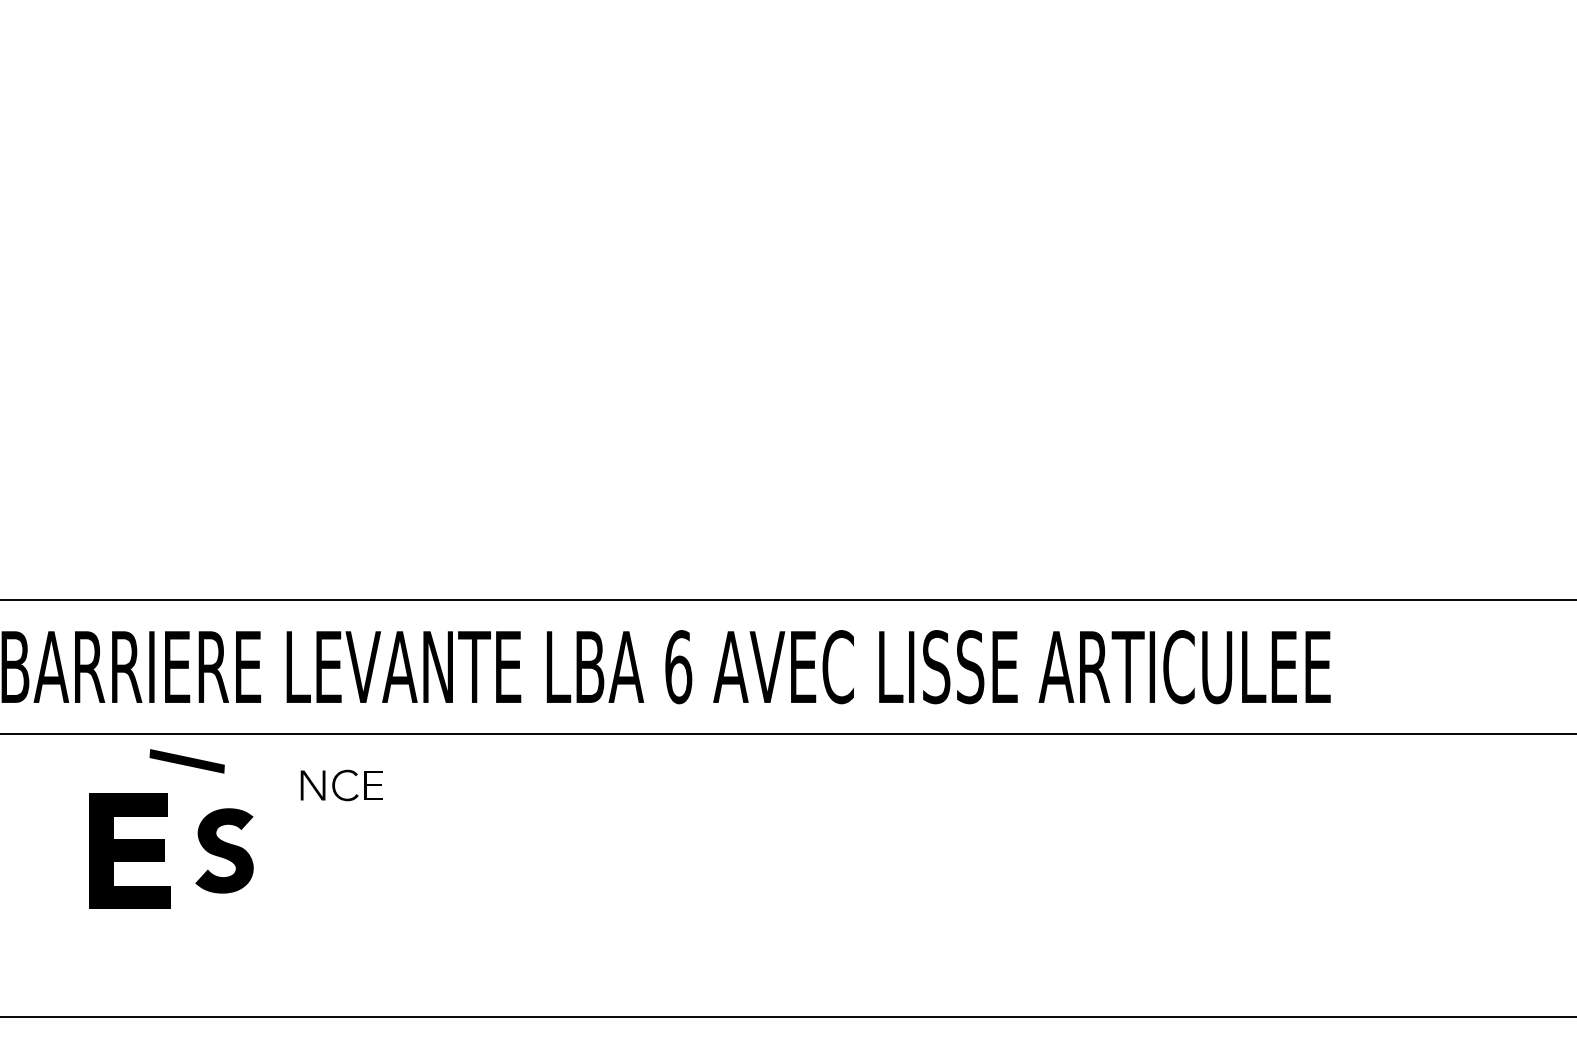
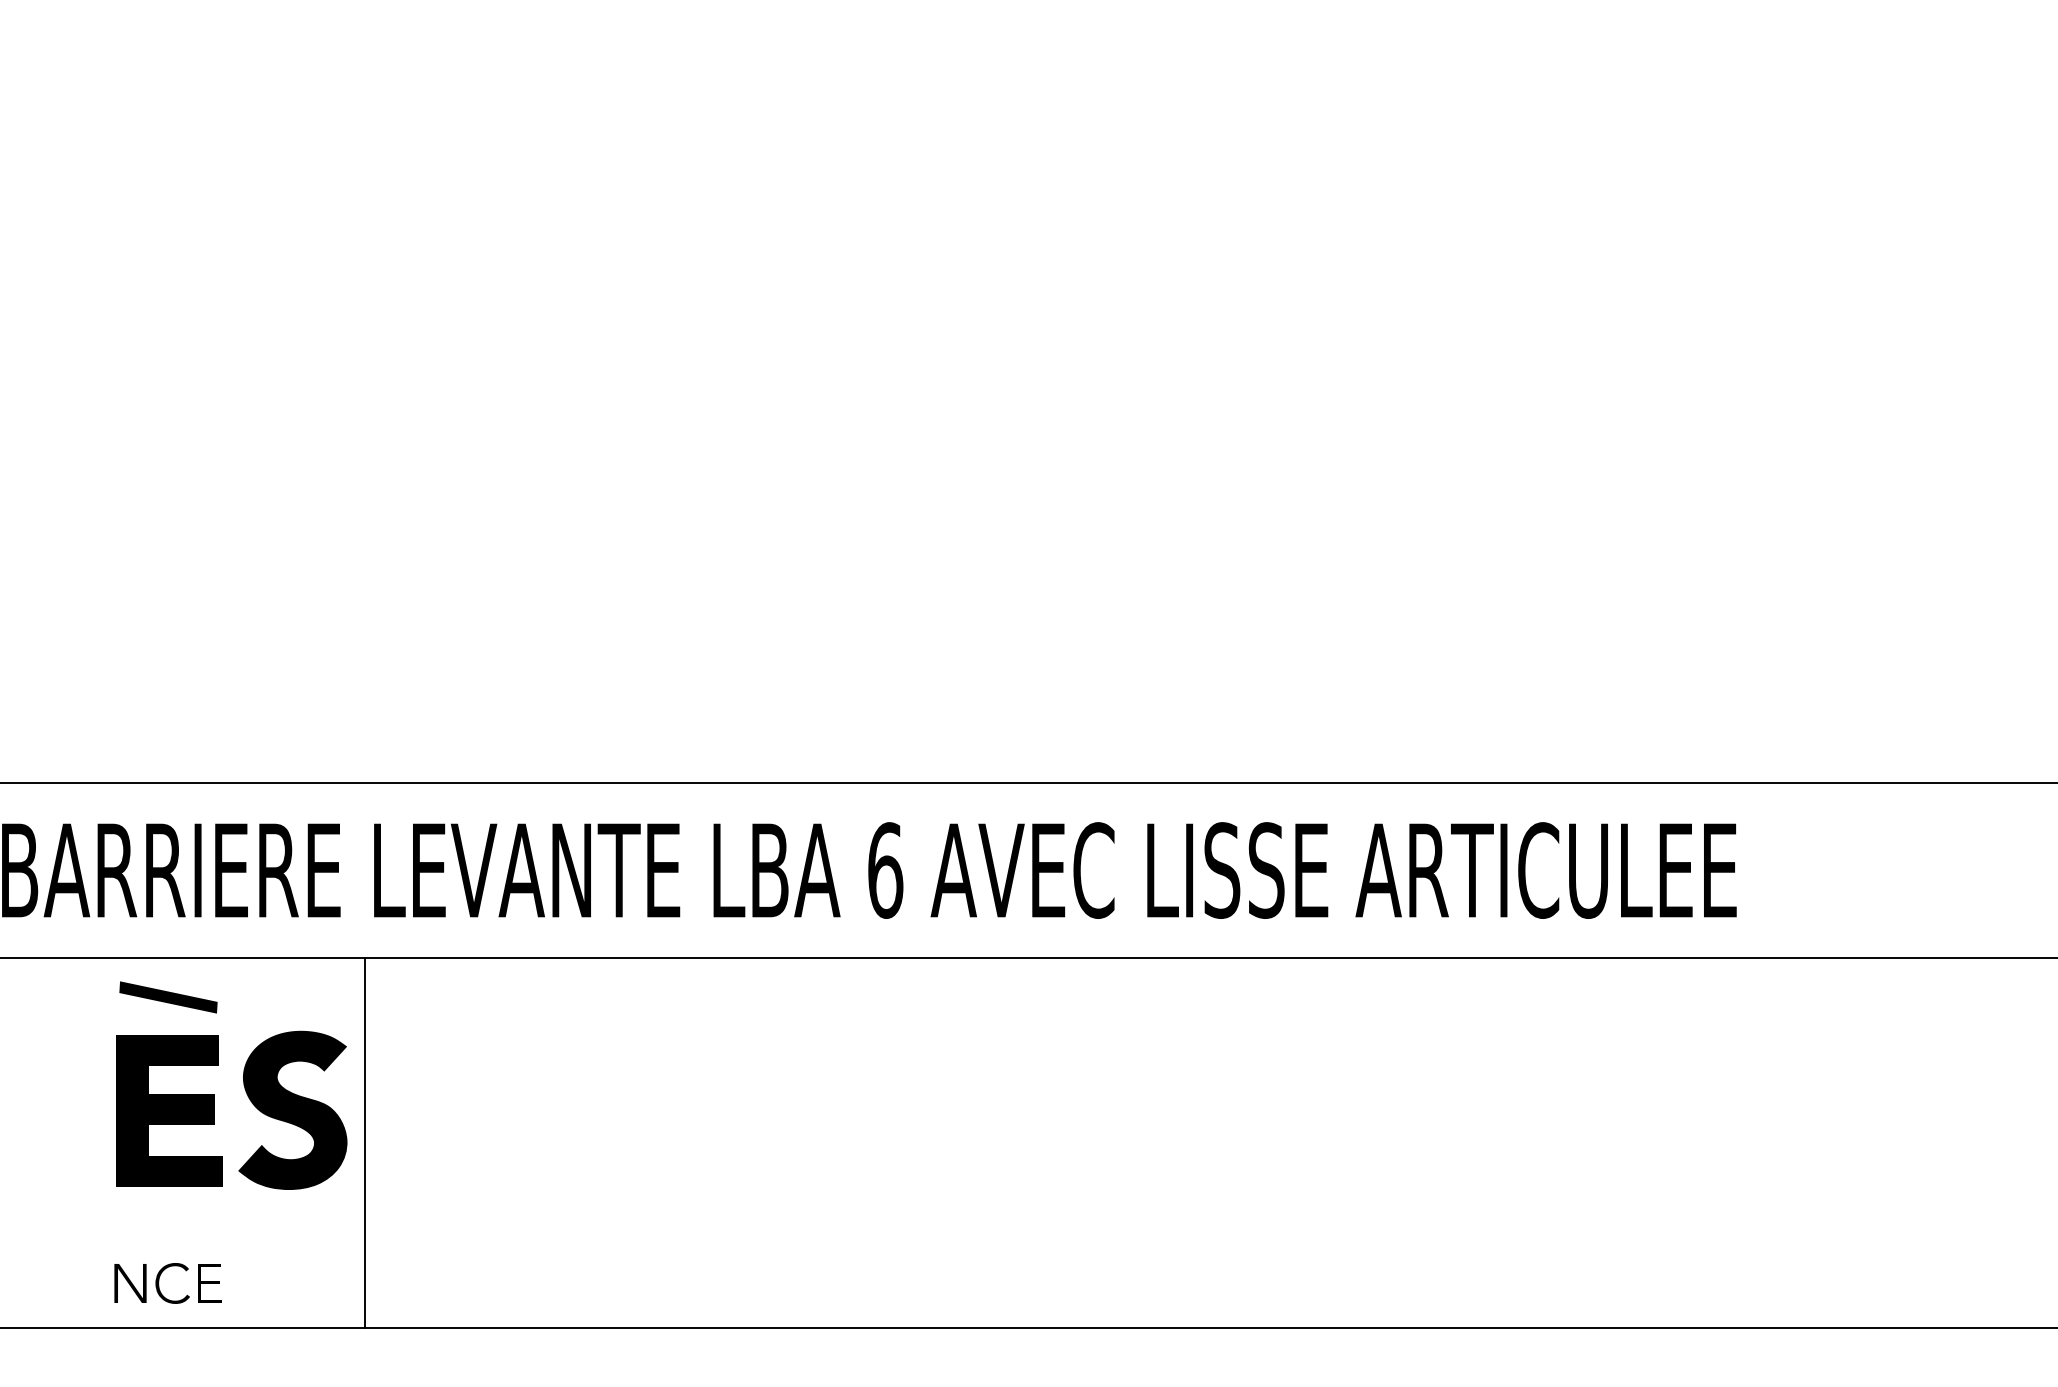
part: (186, 761) -> (167, 997), moved
part: (335, 783) -> (159, 1280), moved
part: (224, 850) -> (292, 1109), size x1.43
line: (279, 875) -> (364, 1142), added

